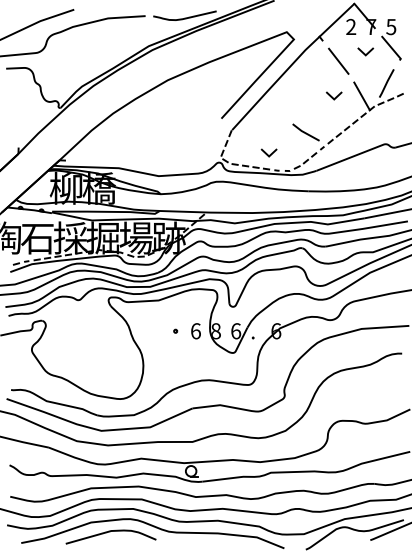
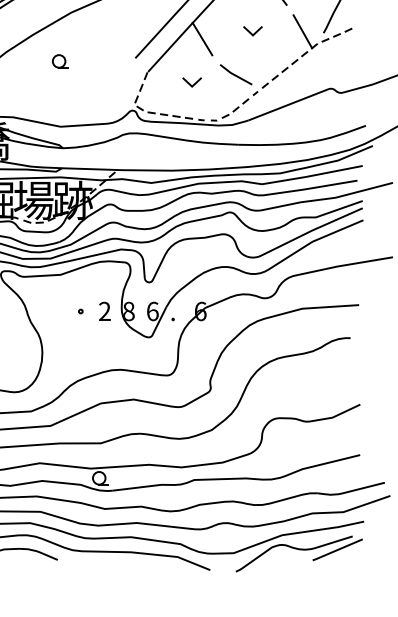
line: (332, 96) -> (250, 31), moved
line: (277, 102) -> (202, 39), added
part: (158, 121) -> (60, 61), added
line: (267, 153) -> (190, 83), moved
text: (195, 331) -> (104, 311), 6 -> 2

